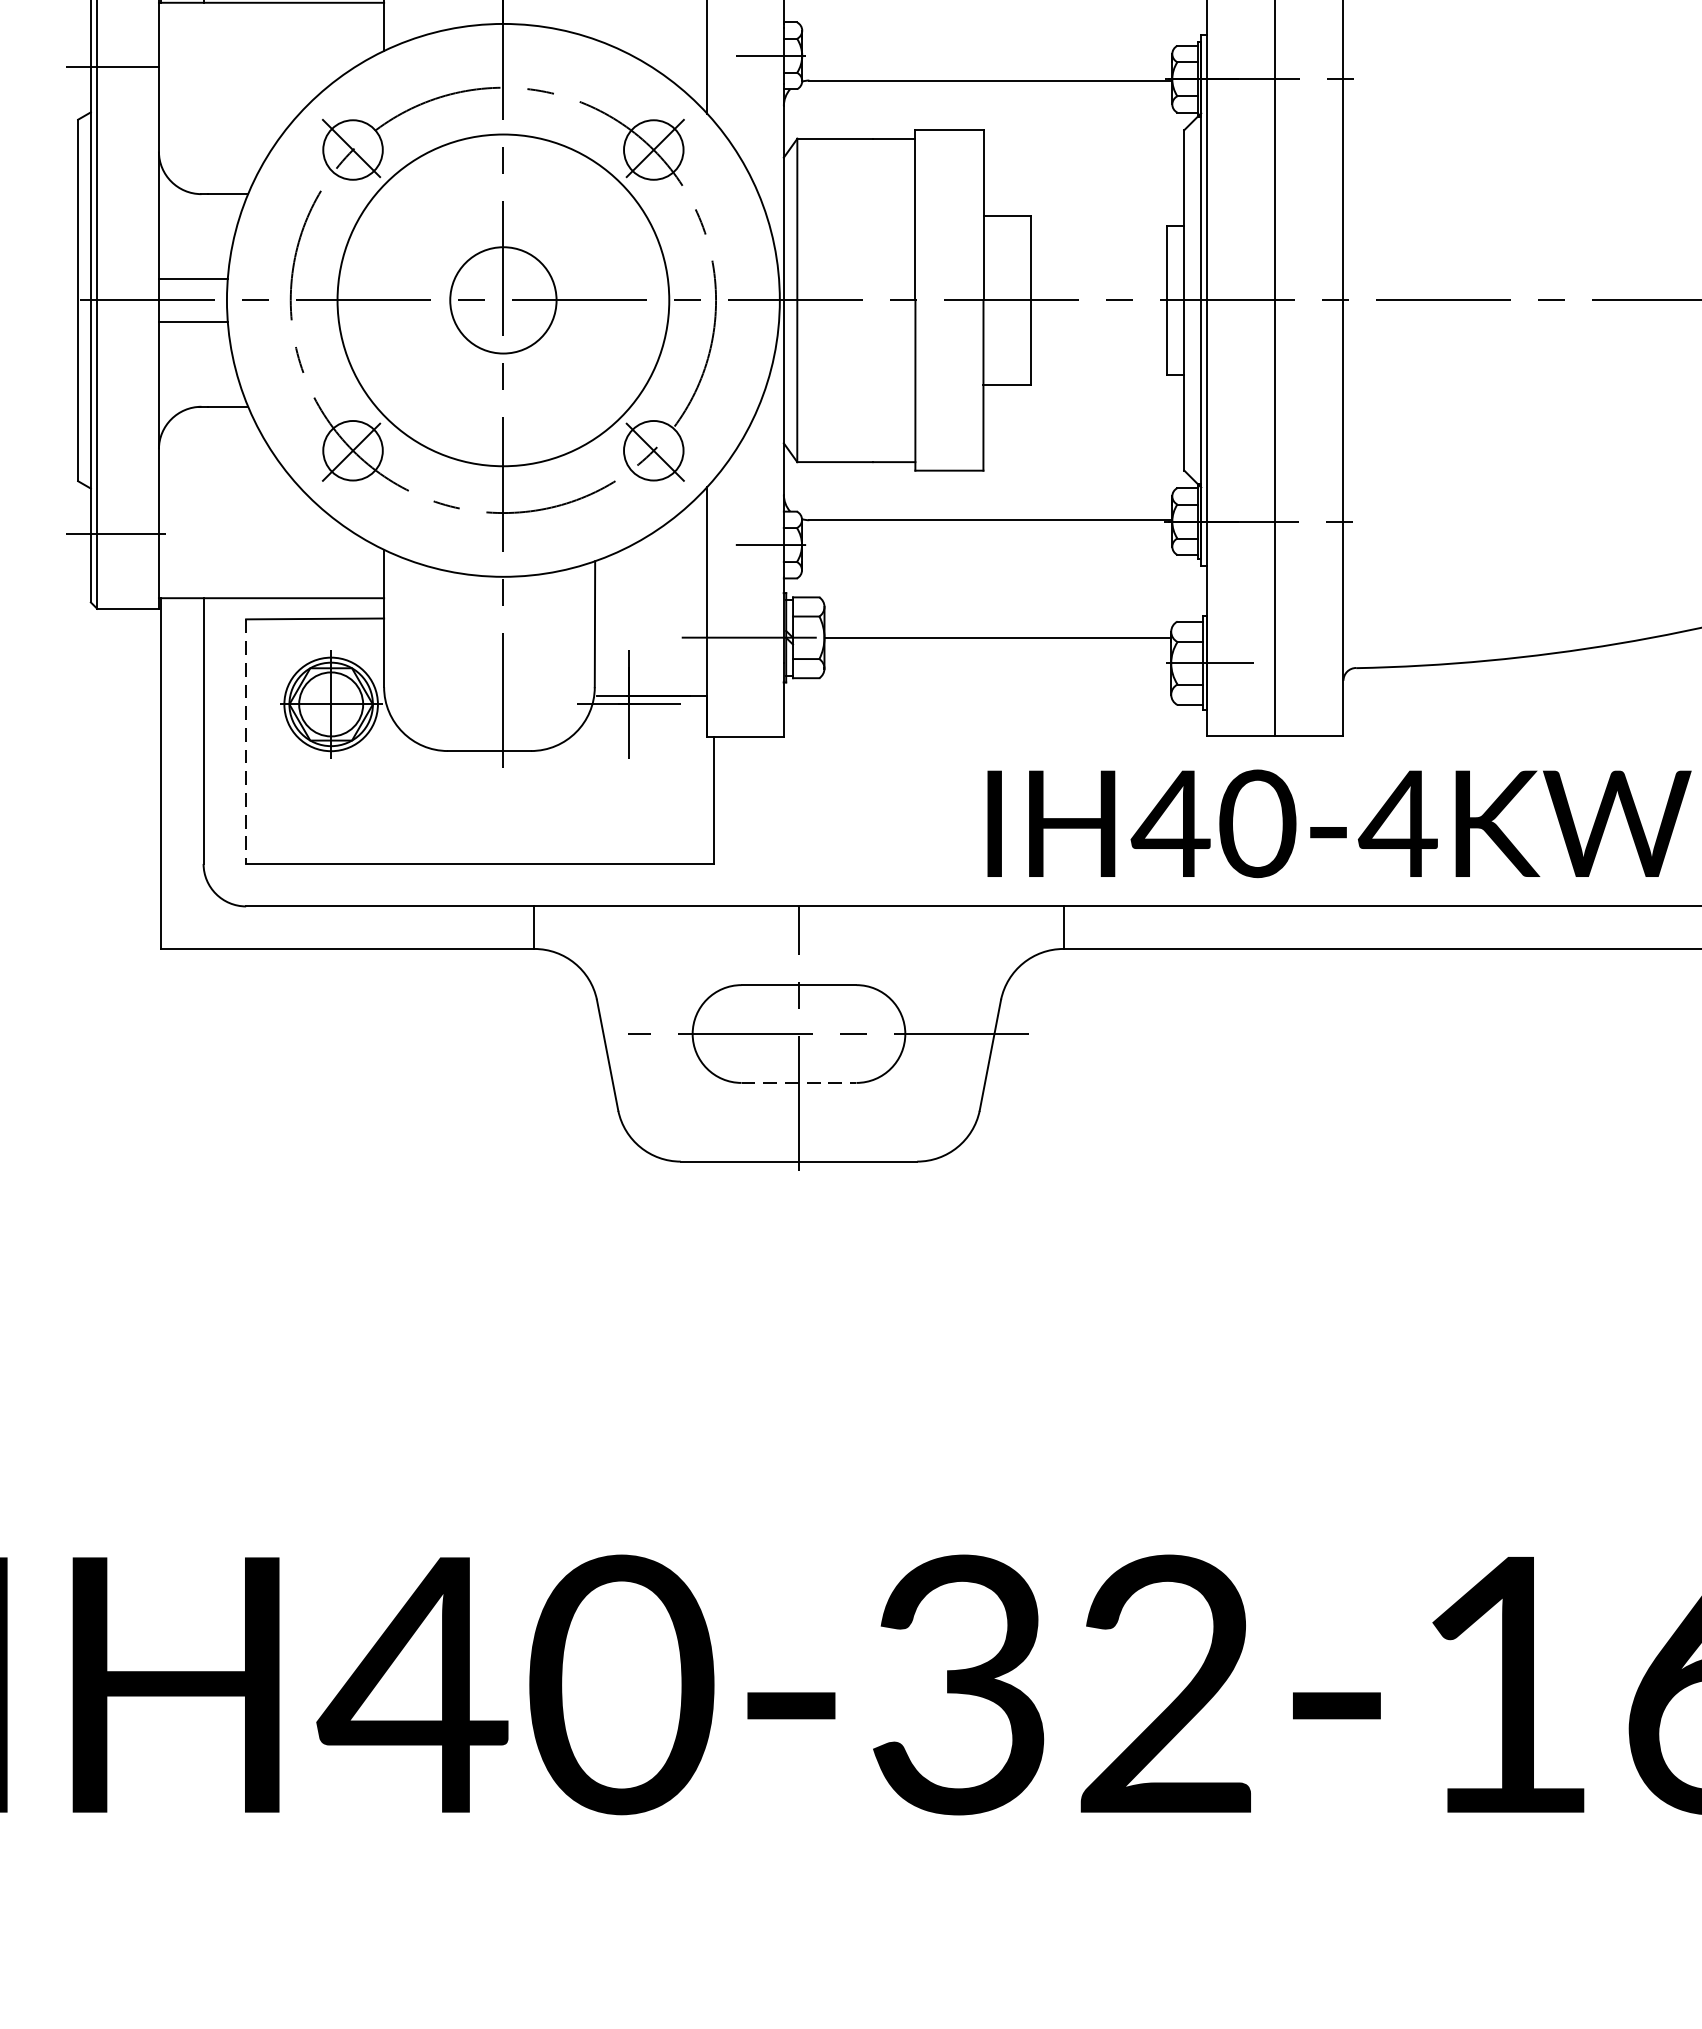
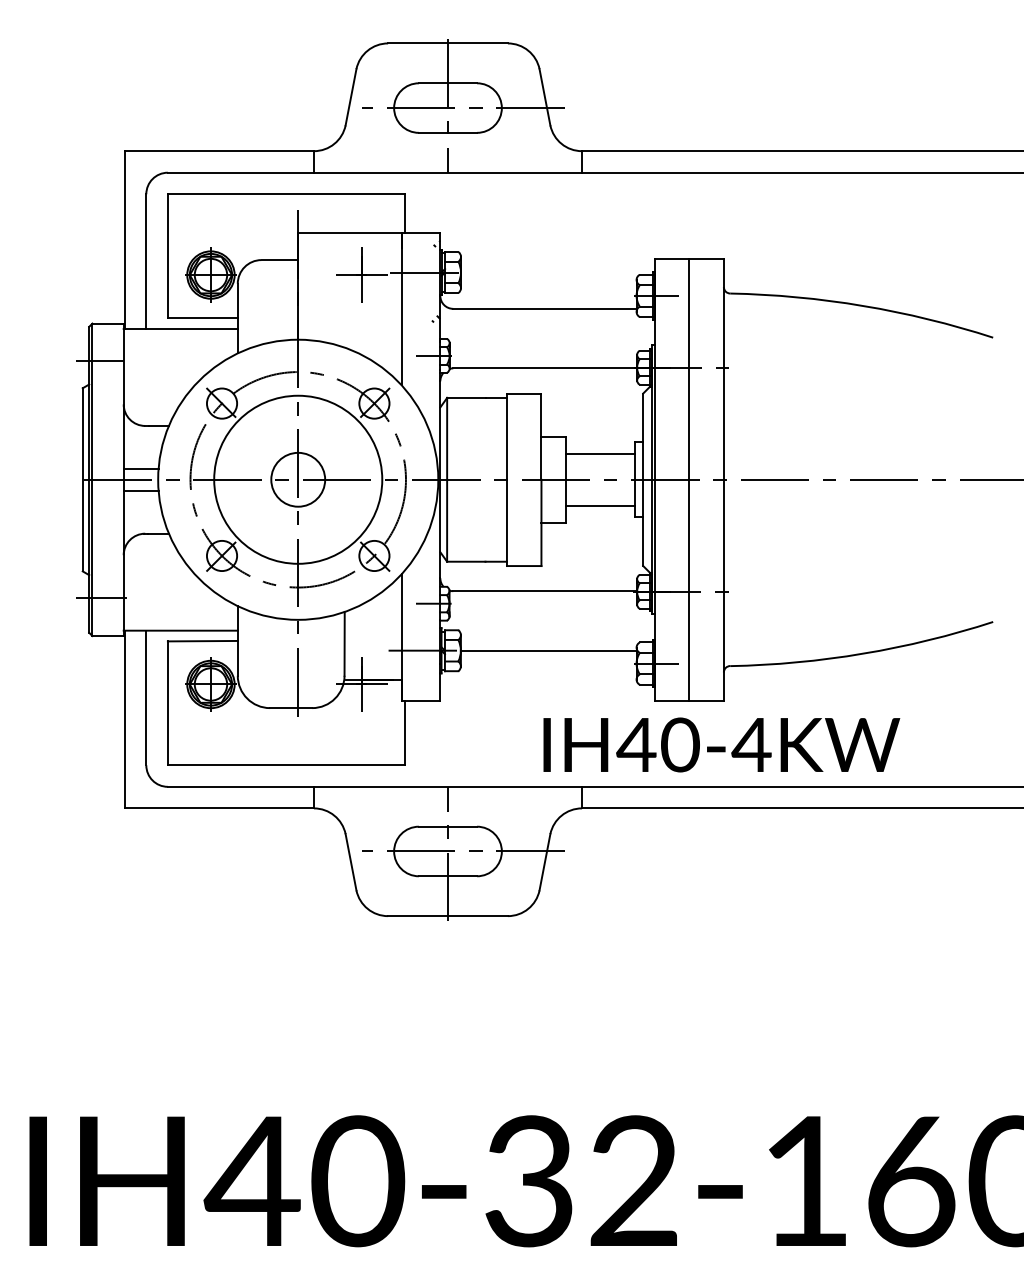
line: (1098, 248) -> (599, 453), added
line: (1098, 351) -> (599, 505), added
line: (245, 741) -> (167, 703), dashed -> solid
line: (799, 1083) -> (448, 876), dashed -> solid

